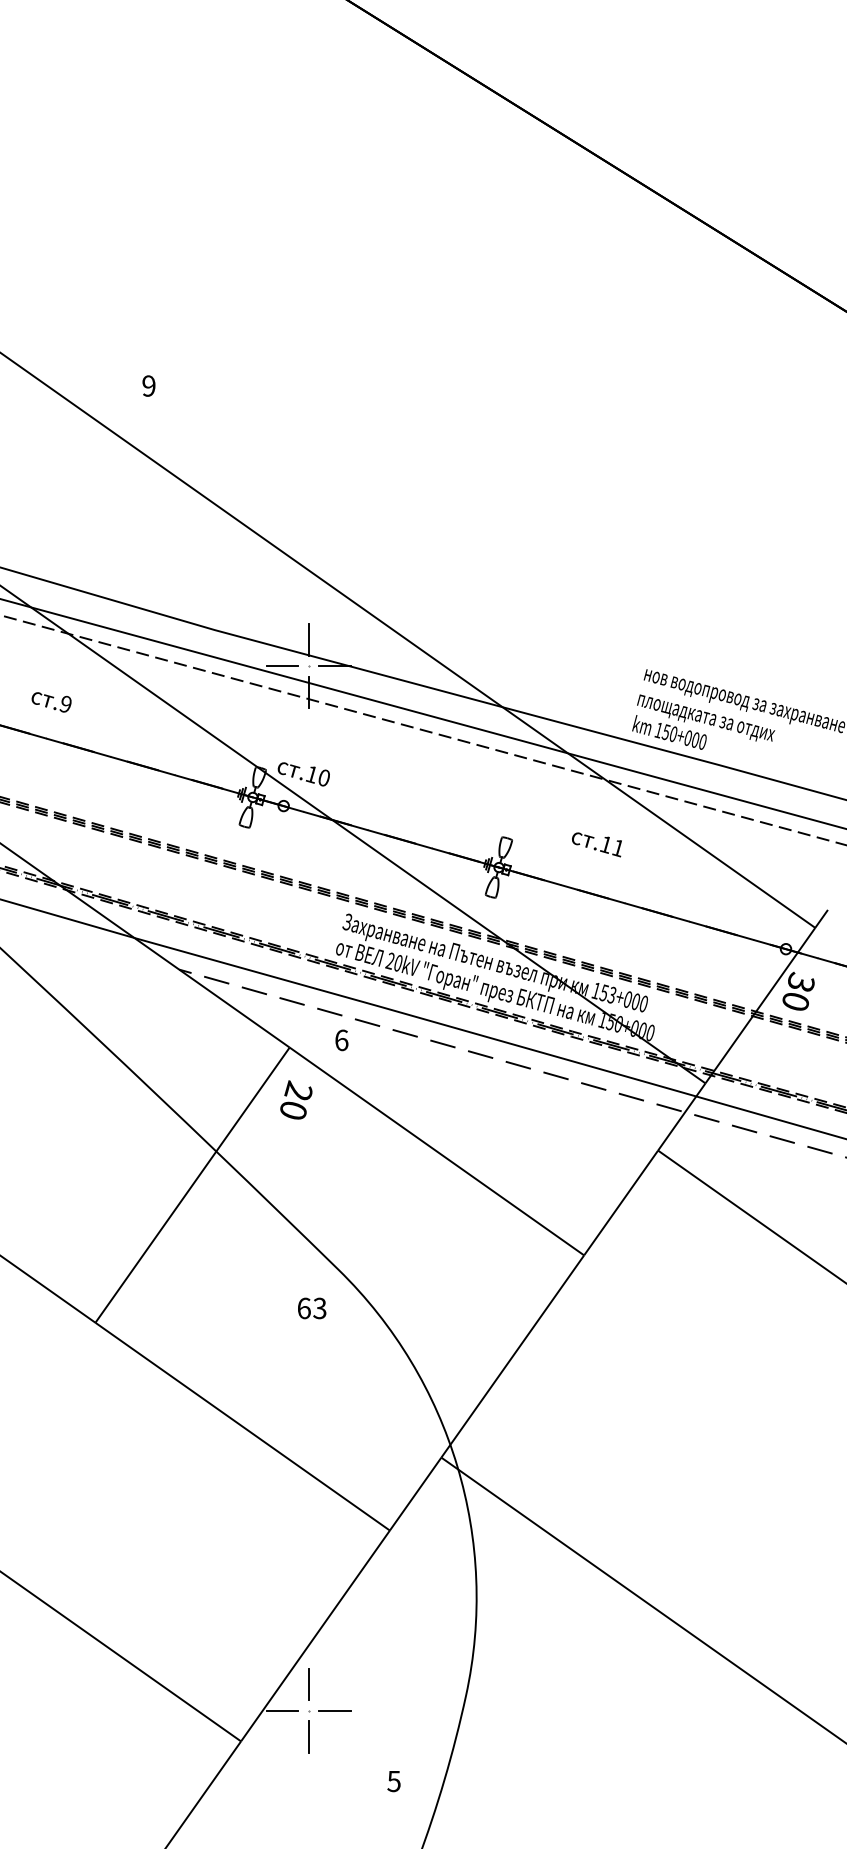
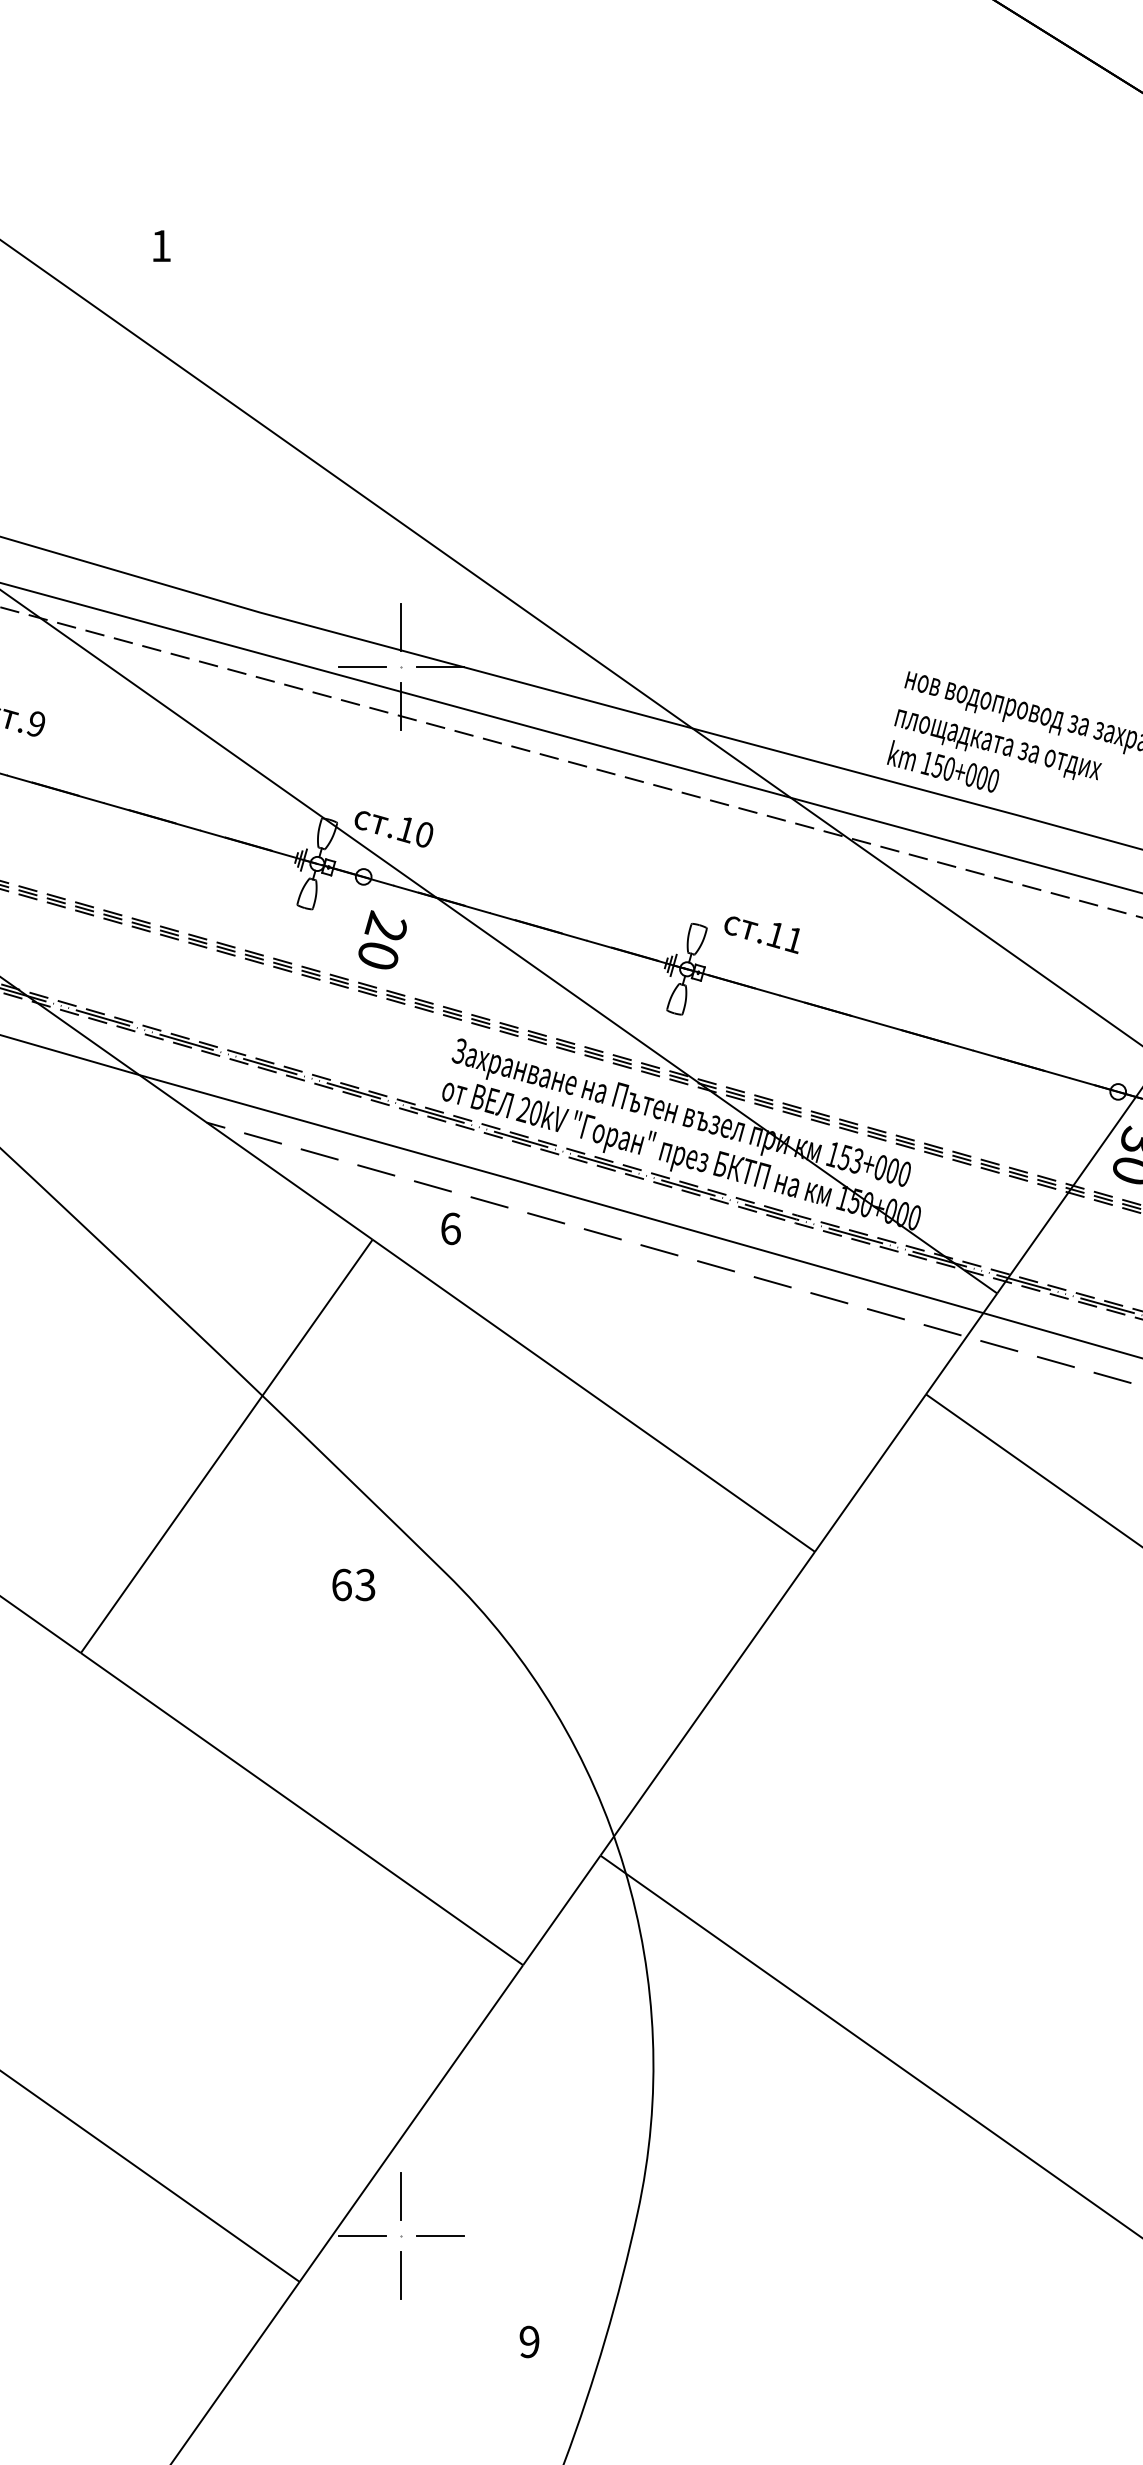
text: (148, 385) -> (160, 245), 9 -> 1
text: (596, 844) -> (761, 934), moved
text: (296, 1099) -> (382, 939), moved
text: (312, 1308) -> (354, 1585), moved
text: (393, 1781) -> (528, 2342), 5 -> 9

